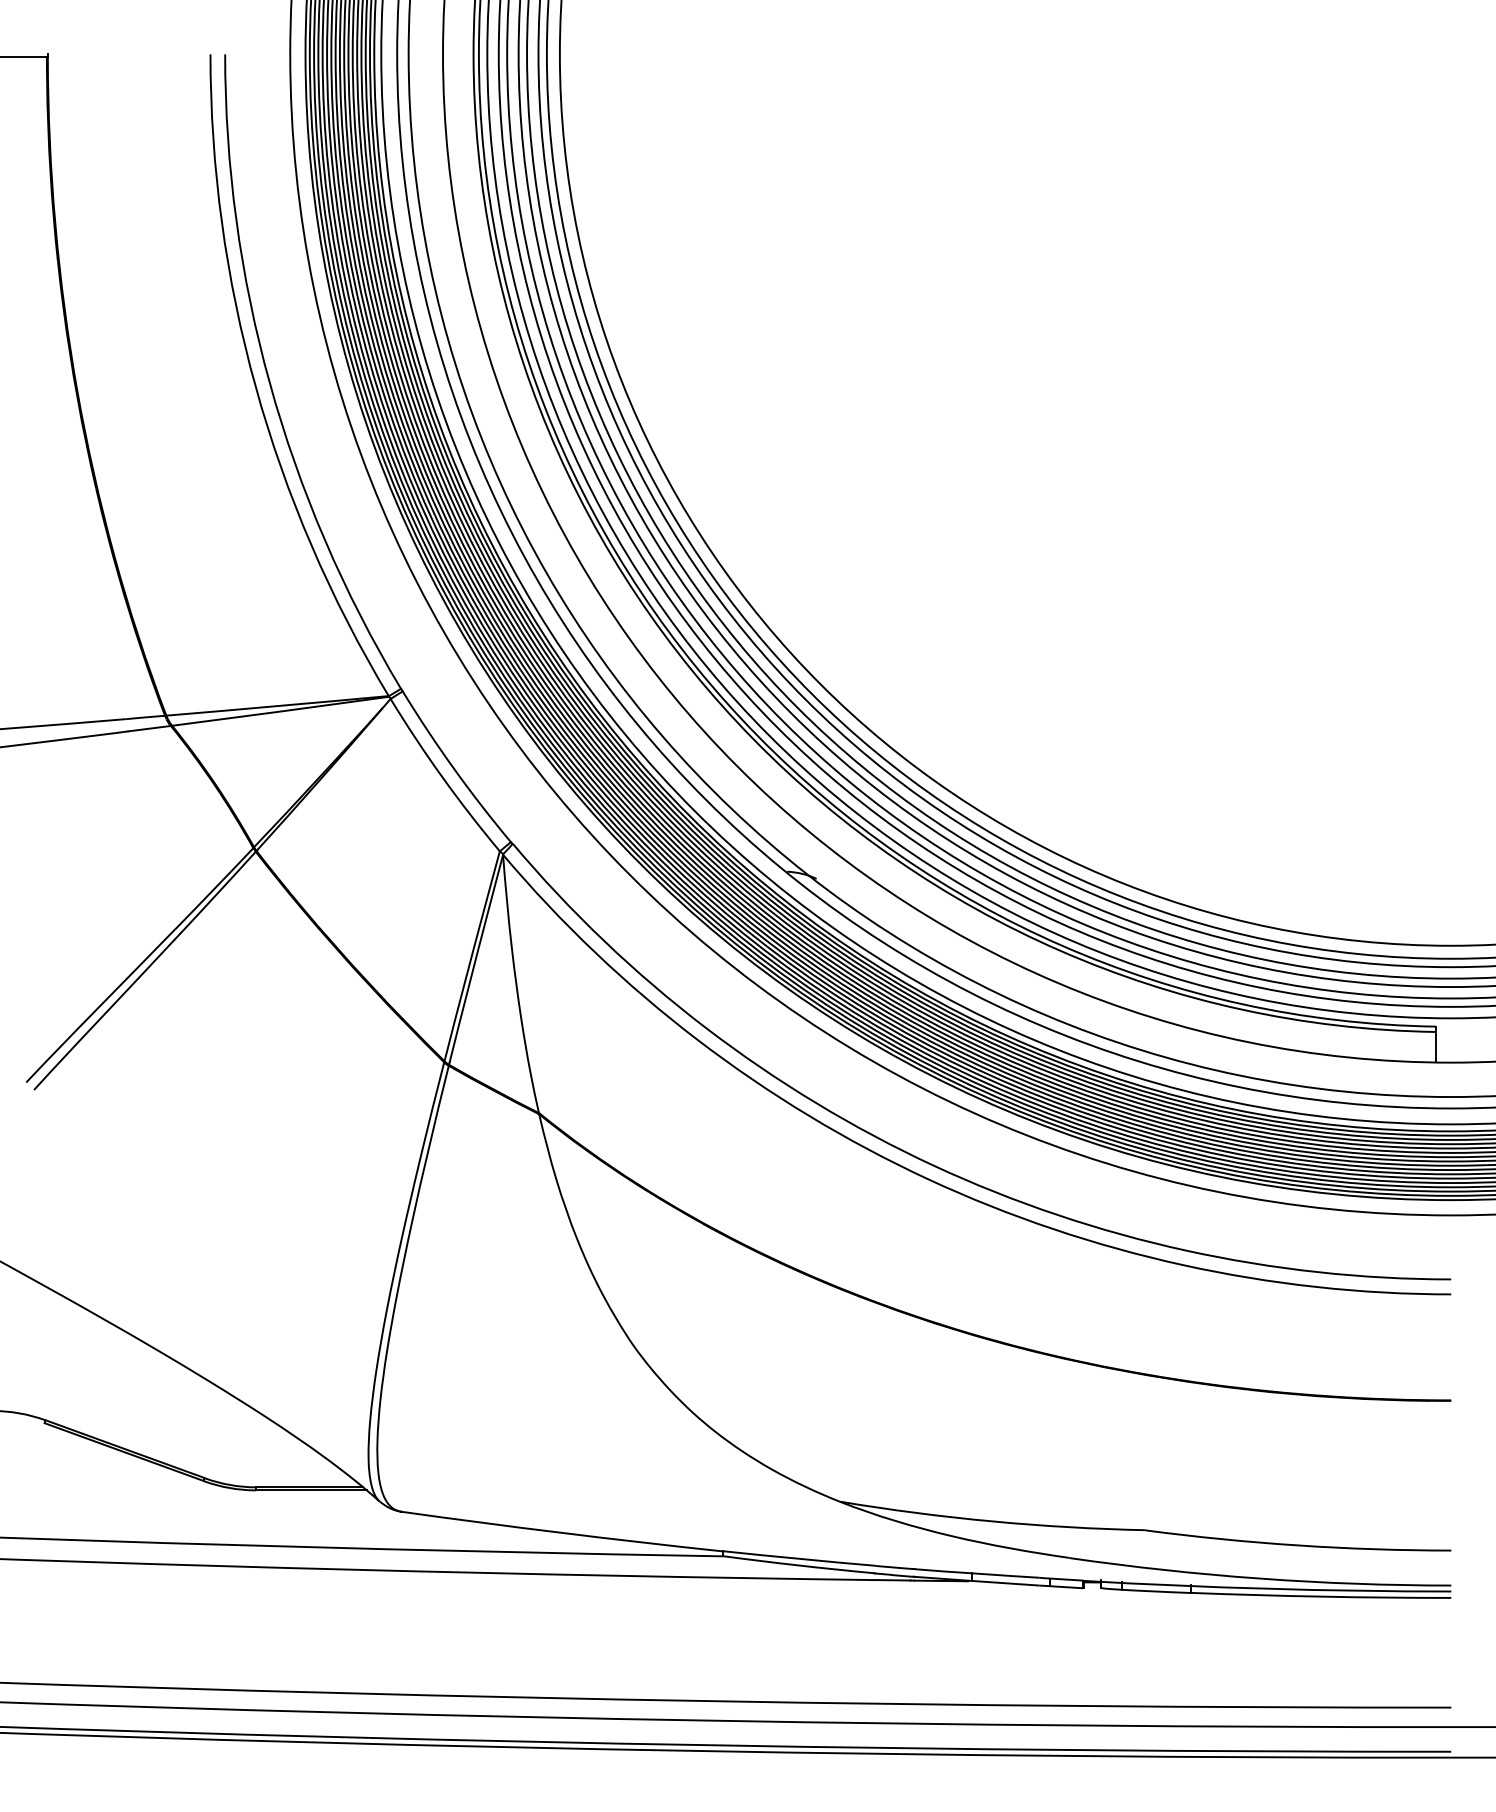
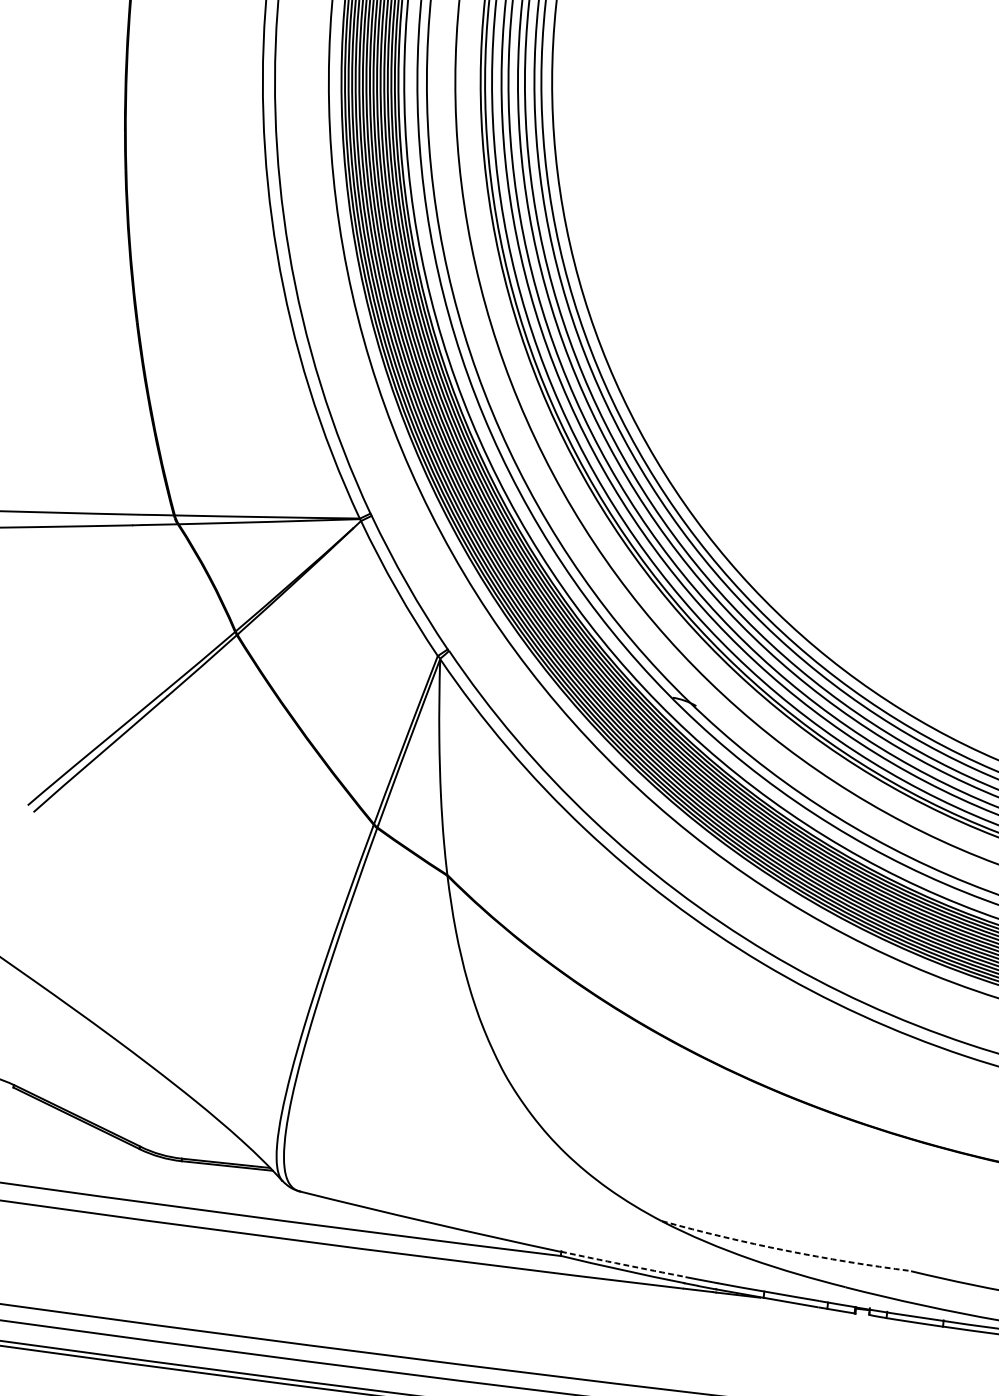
arc: (992, 1521) -> (785, 1250), solid -> dashed
arc: (799, 1558) -> (623, 1264), solid -> dashed

